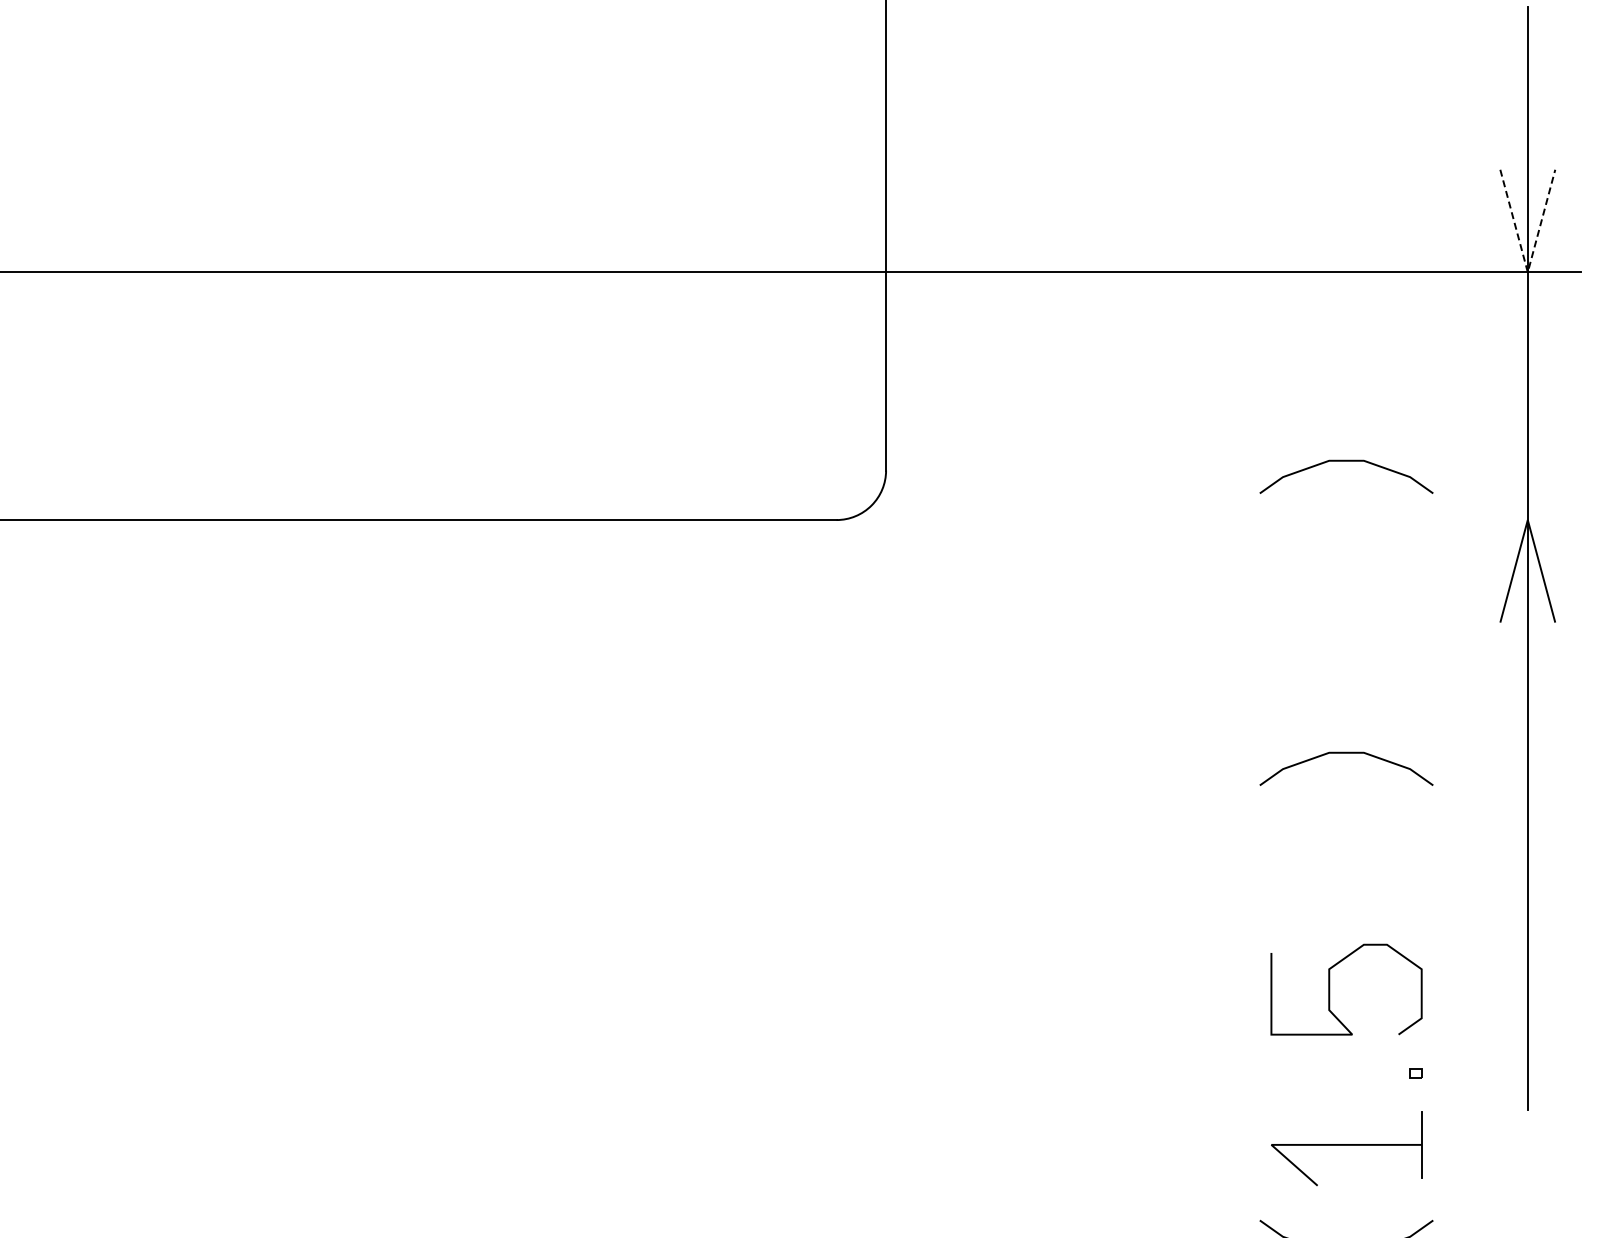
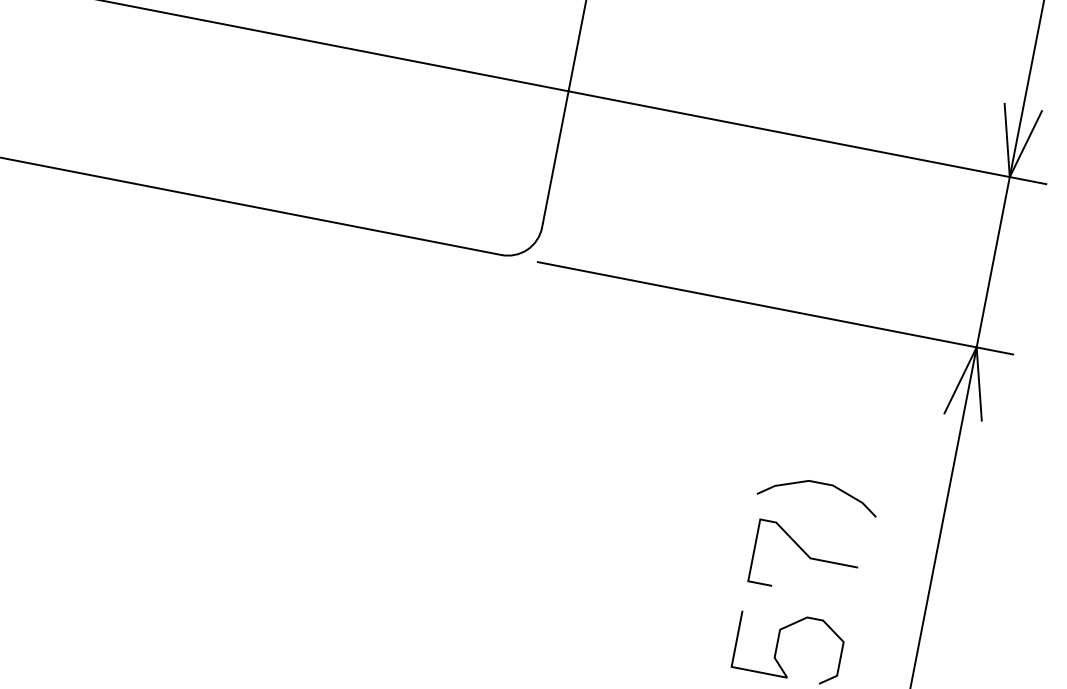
line: (1527, 272) -> (1009, 177), dashed -> solid
curve: (1346, 461) -> (859, 282), removed
line: (1234, 520) -> (774, 308), added
curve: (1349, 860) -> (808, 557), added

